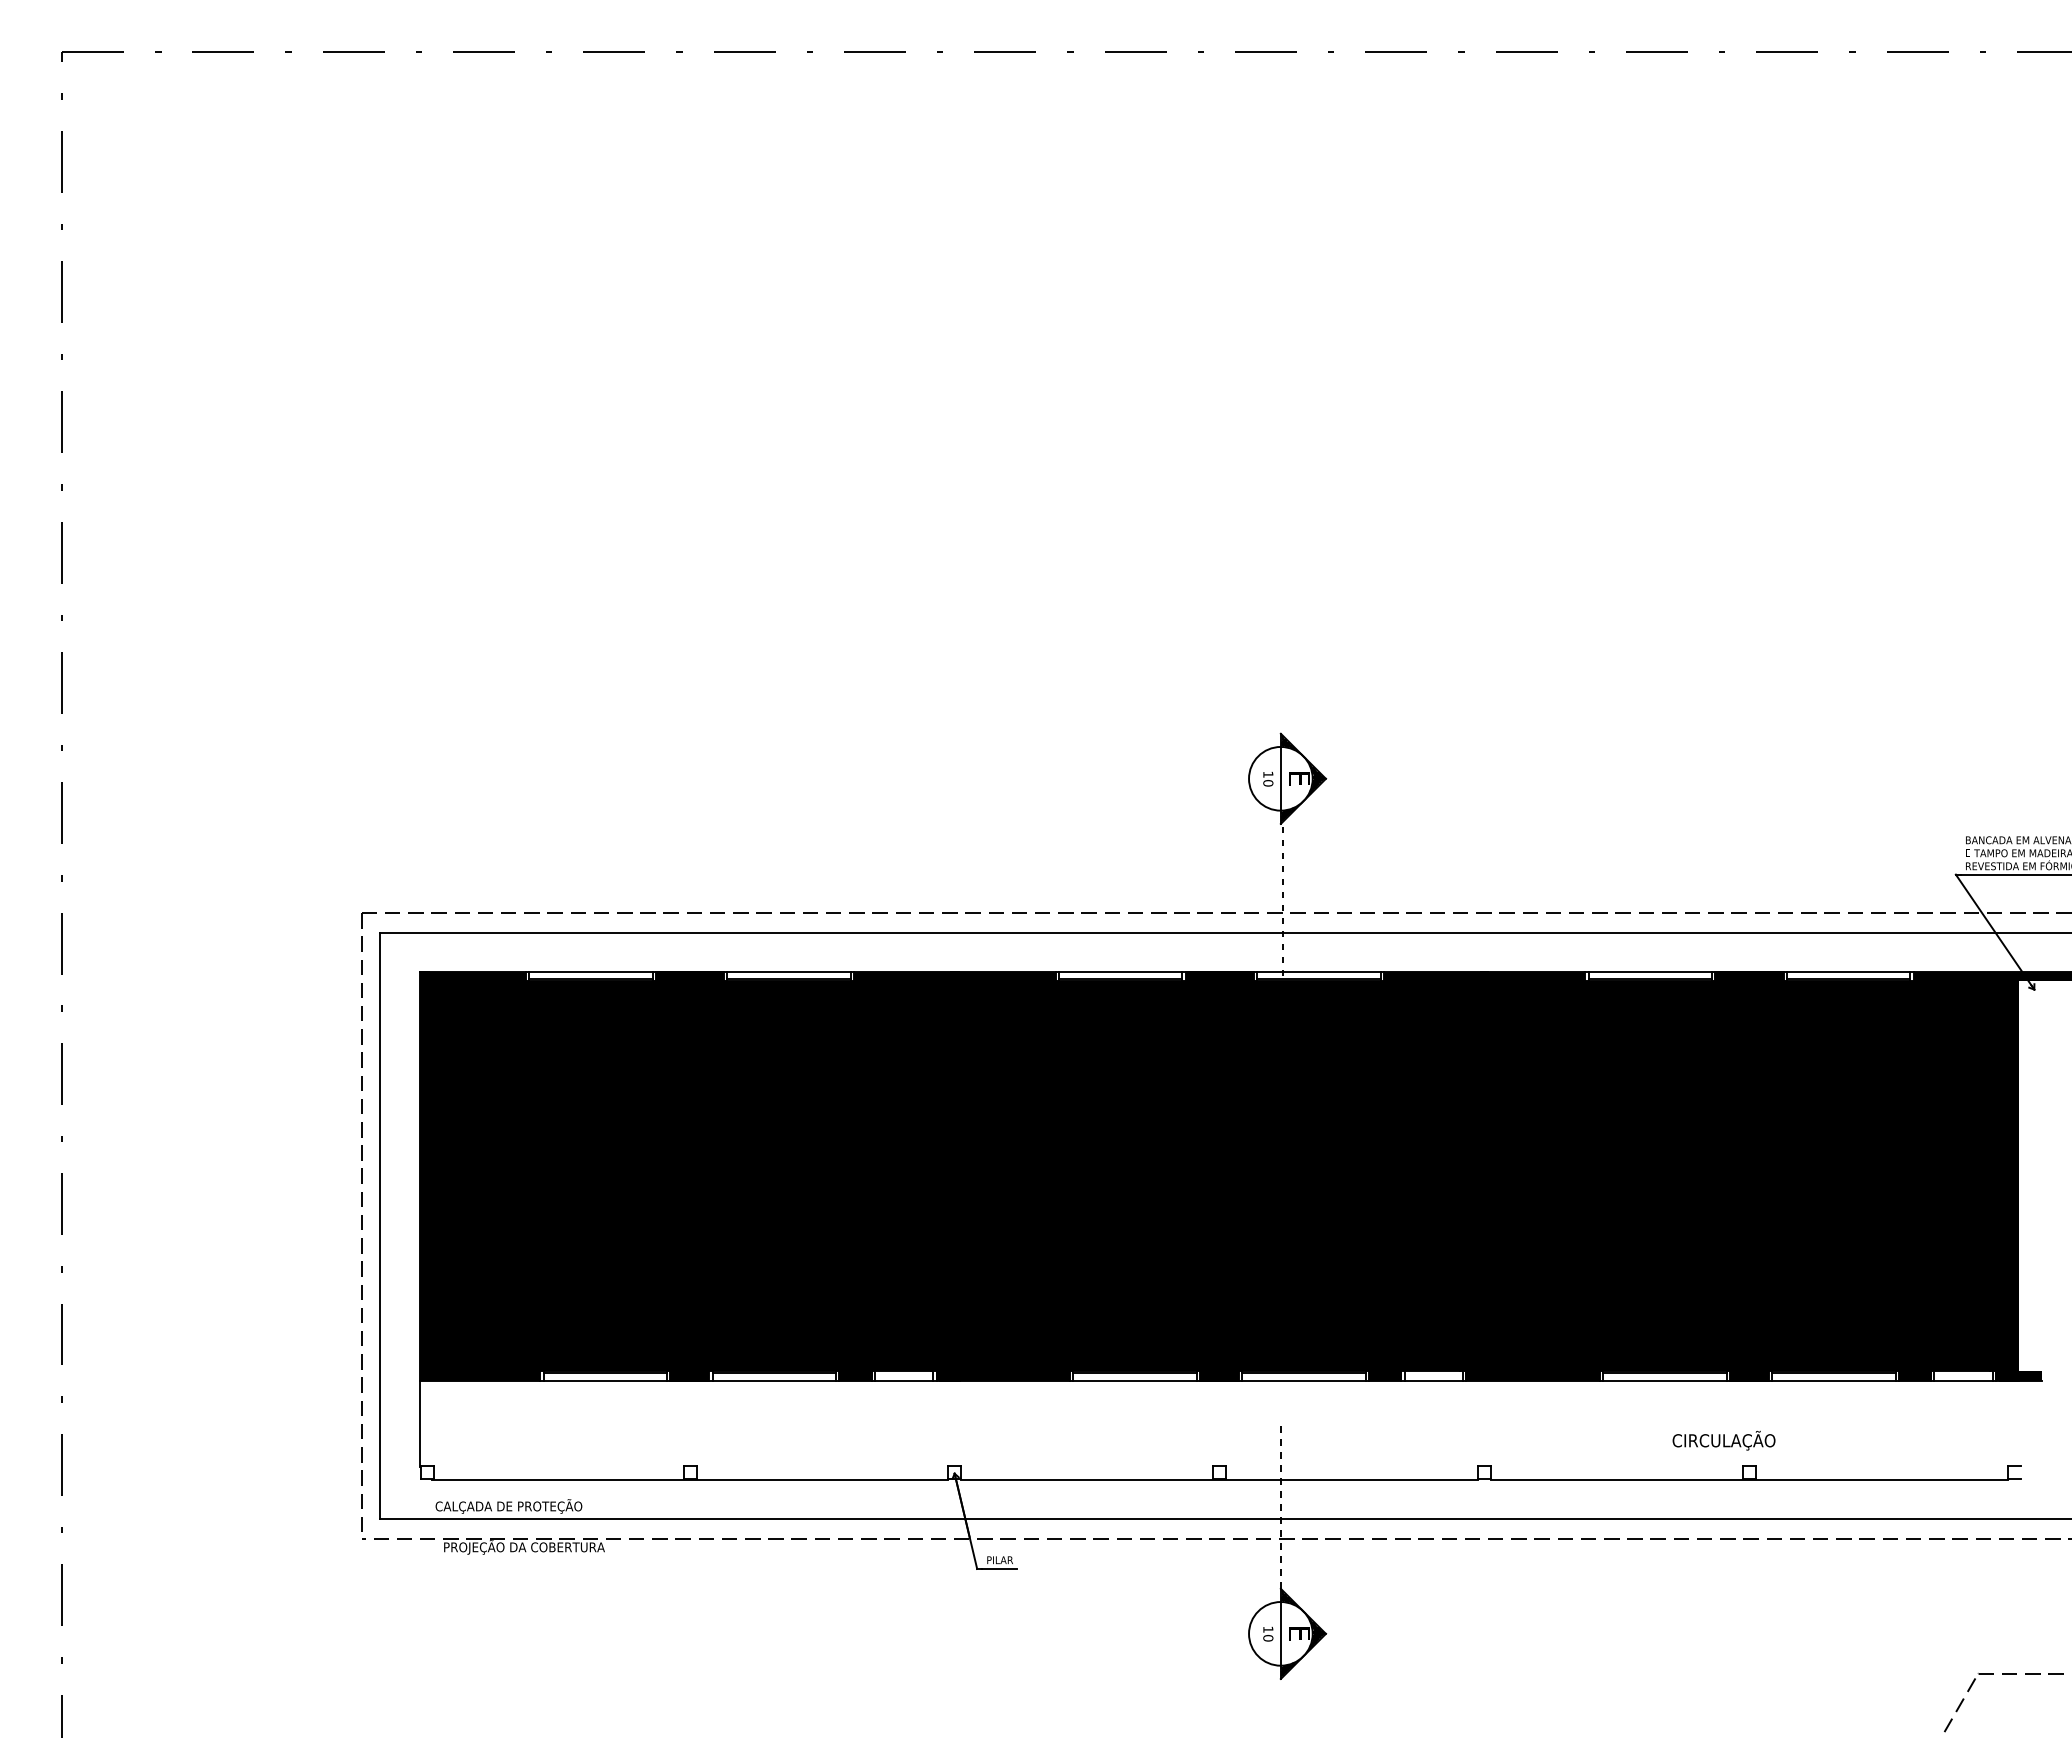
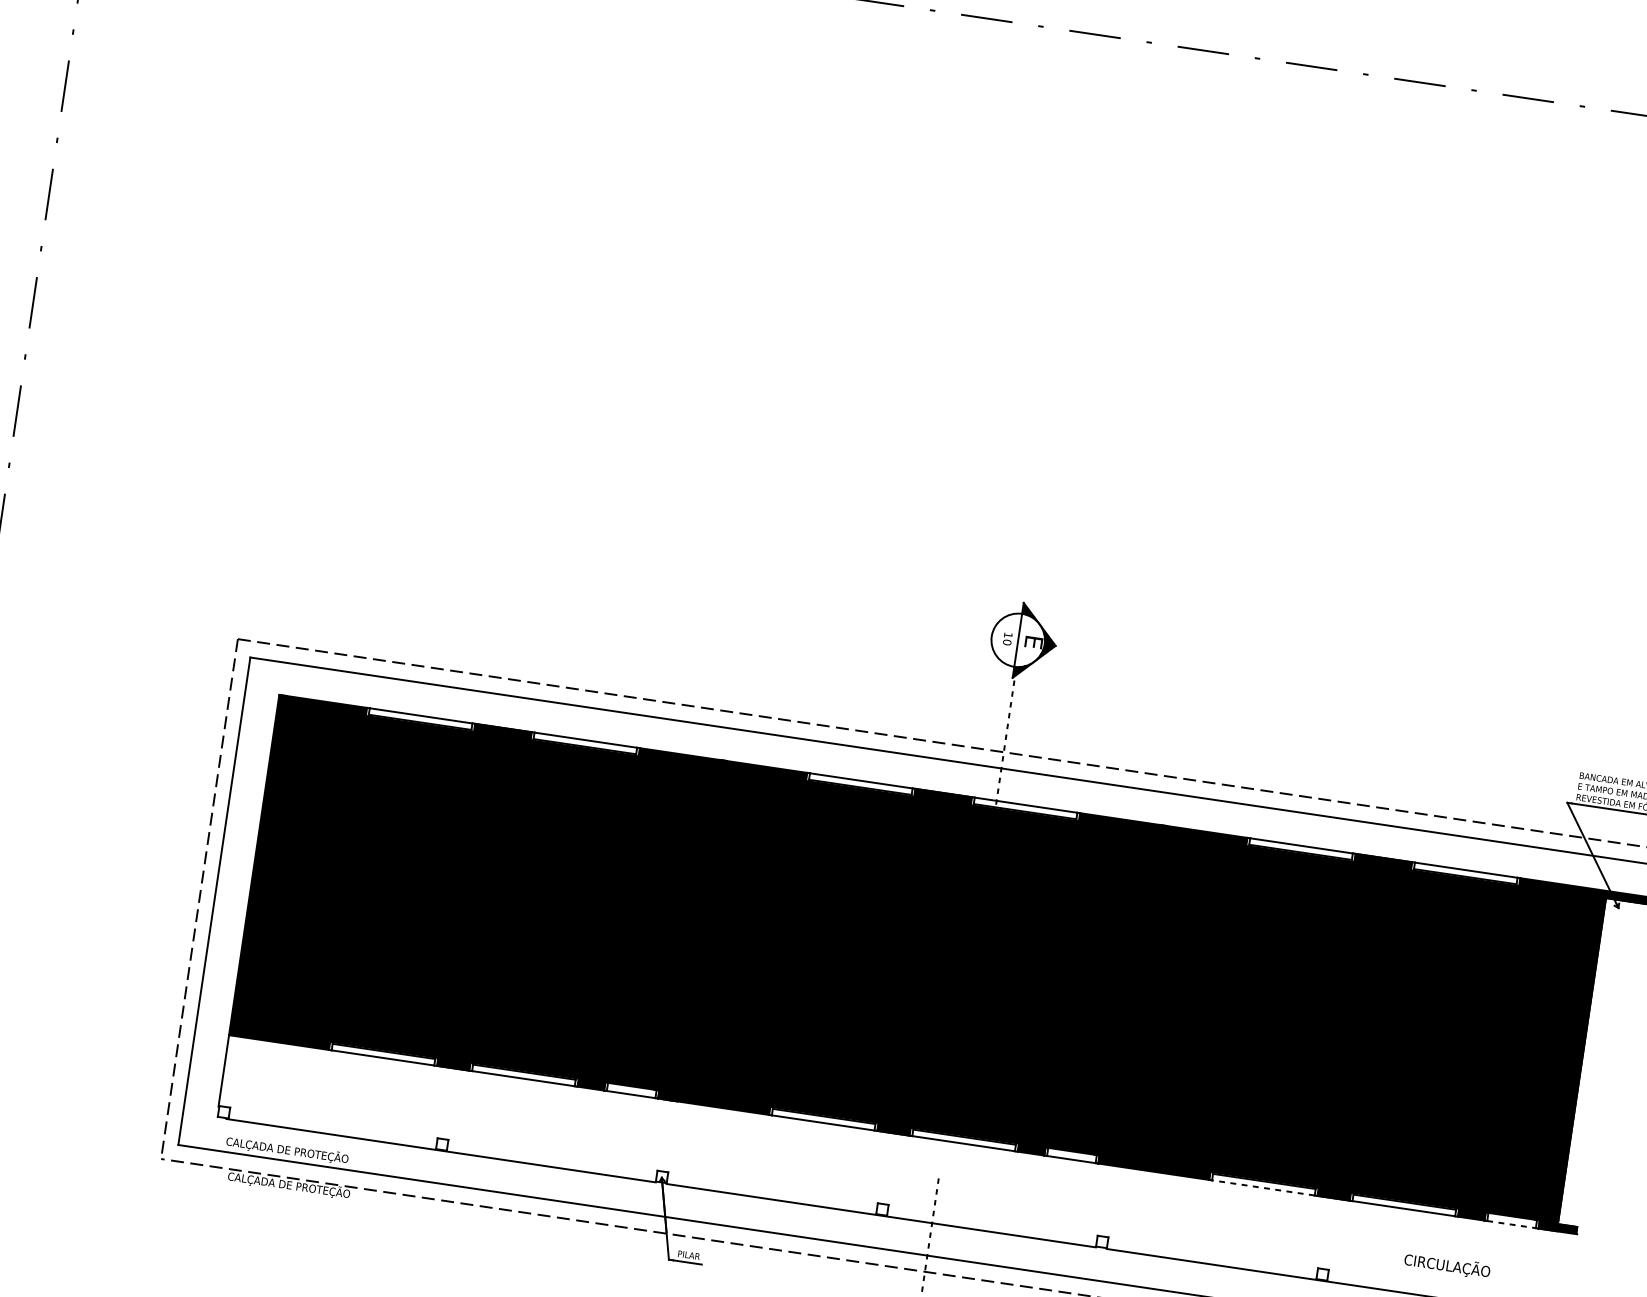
line: (1664, 1381) -> (1263, 1188), solid -> dashed
line: (1963, 1381) -> (1511, 1224), solid -> dashed
text: (1723, 1440) -> (1446, 1265), moved
text: (523, 1547) -> (294, 1186), PROJEÇÃO DA COBERTURA -> CALÇADA DE PROTEÇÃO

